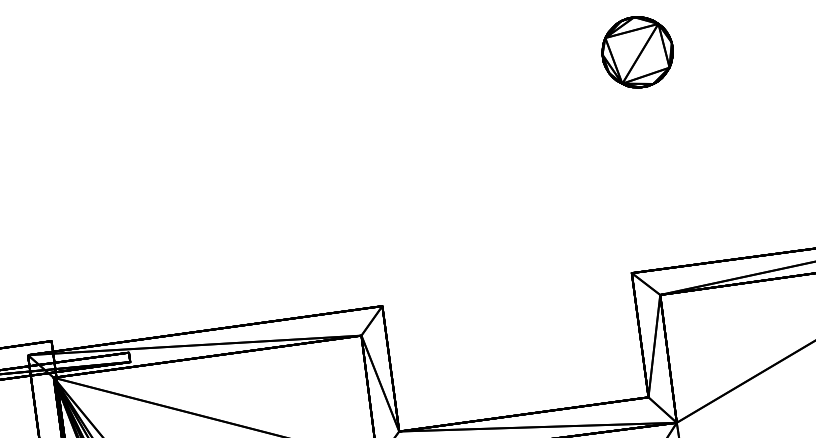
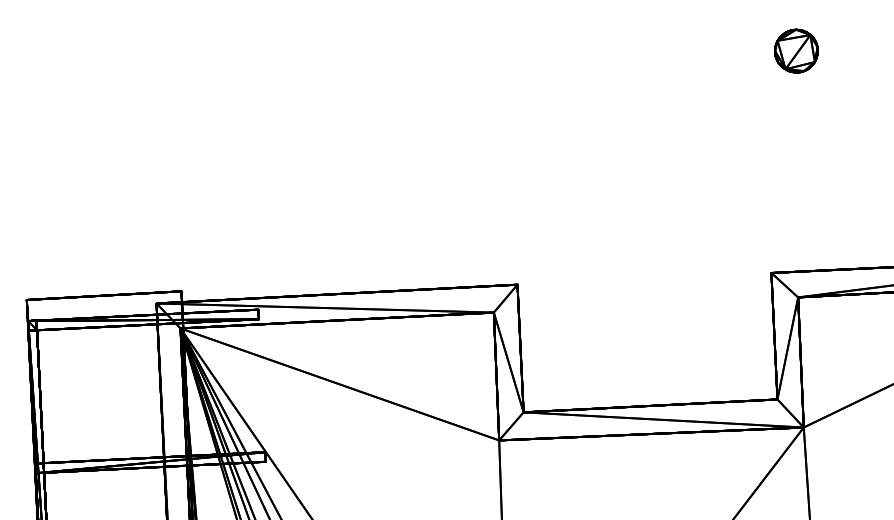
part: (637, 51) -> (796, 50), size x0.6

